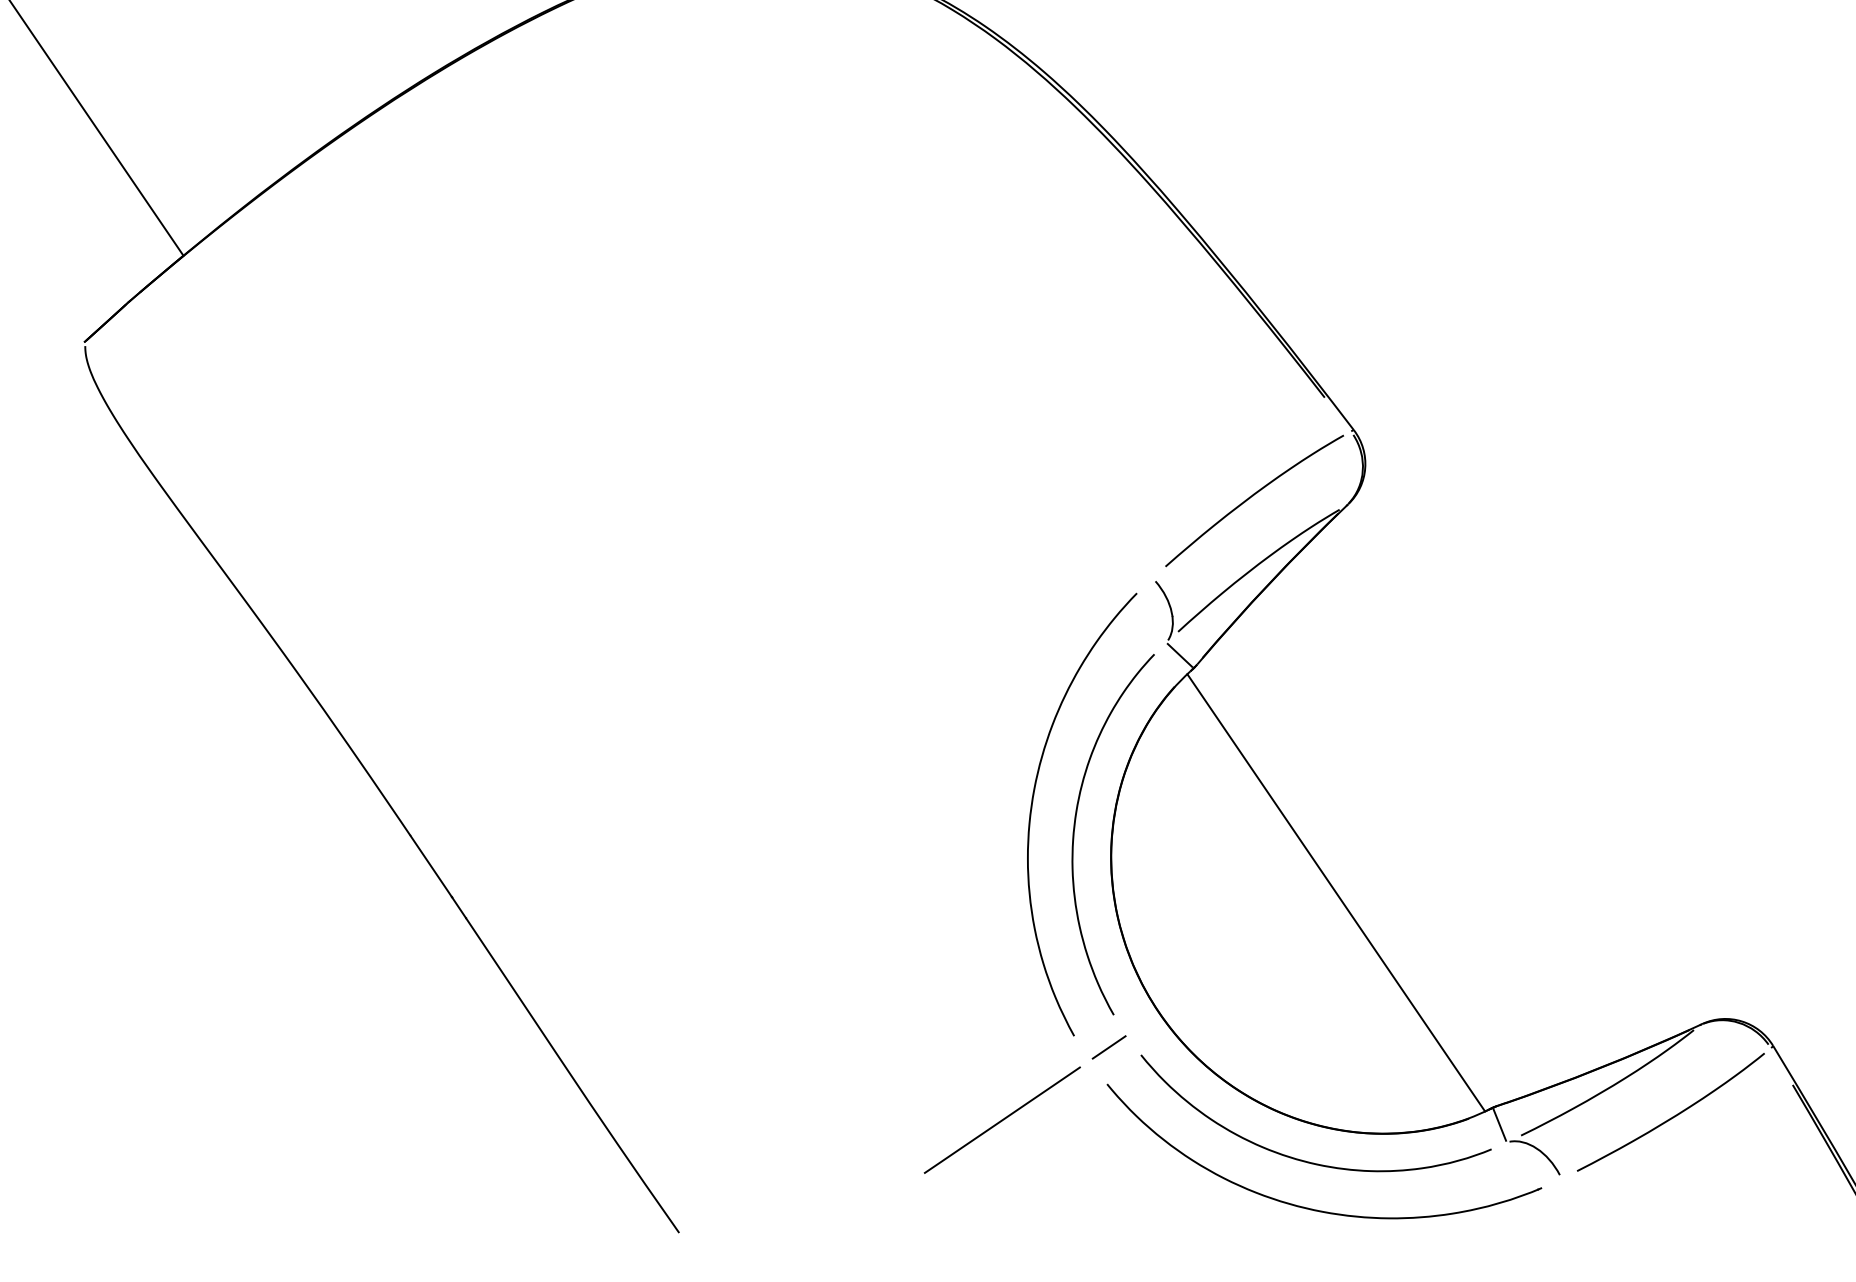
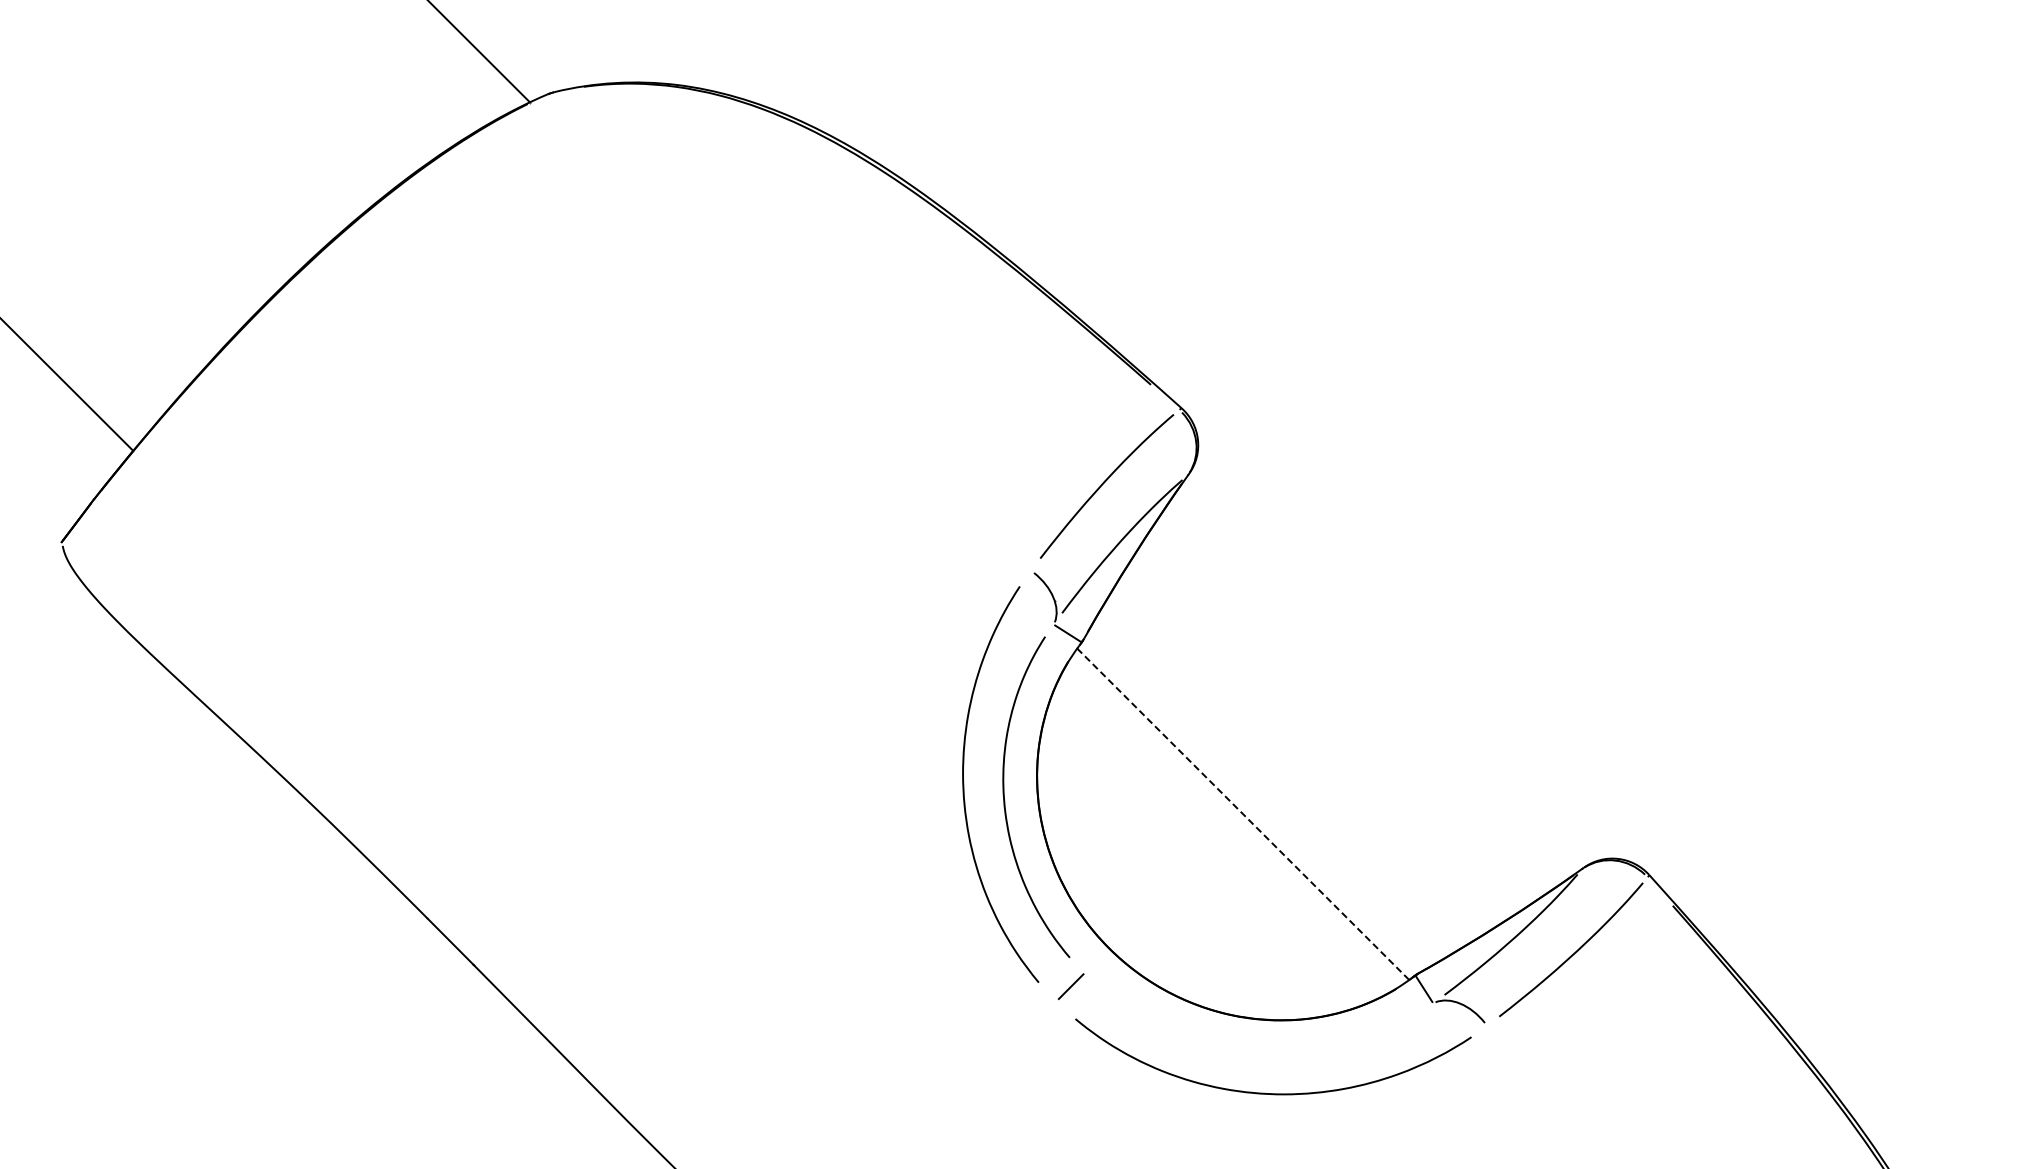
line: (1336, 893) -> (1243, 814), solid -> dashed
line: (1001, 1119) -> (989, 1067), removed
curve: (1305, 1160) -> (1260, 1052), removed

